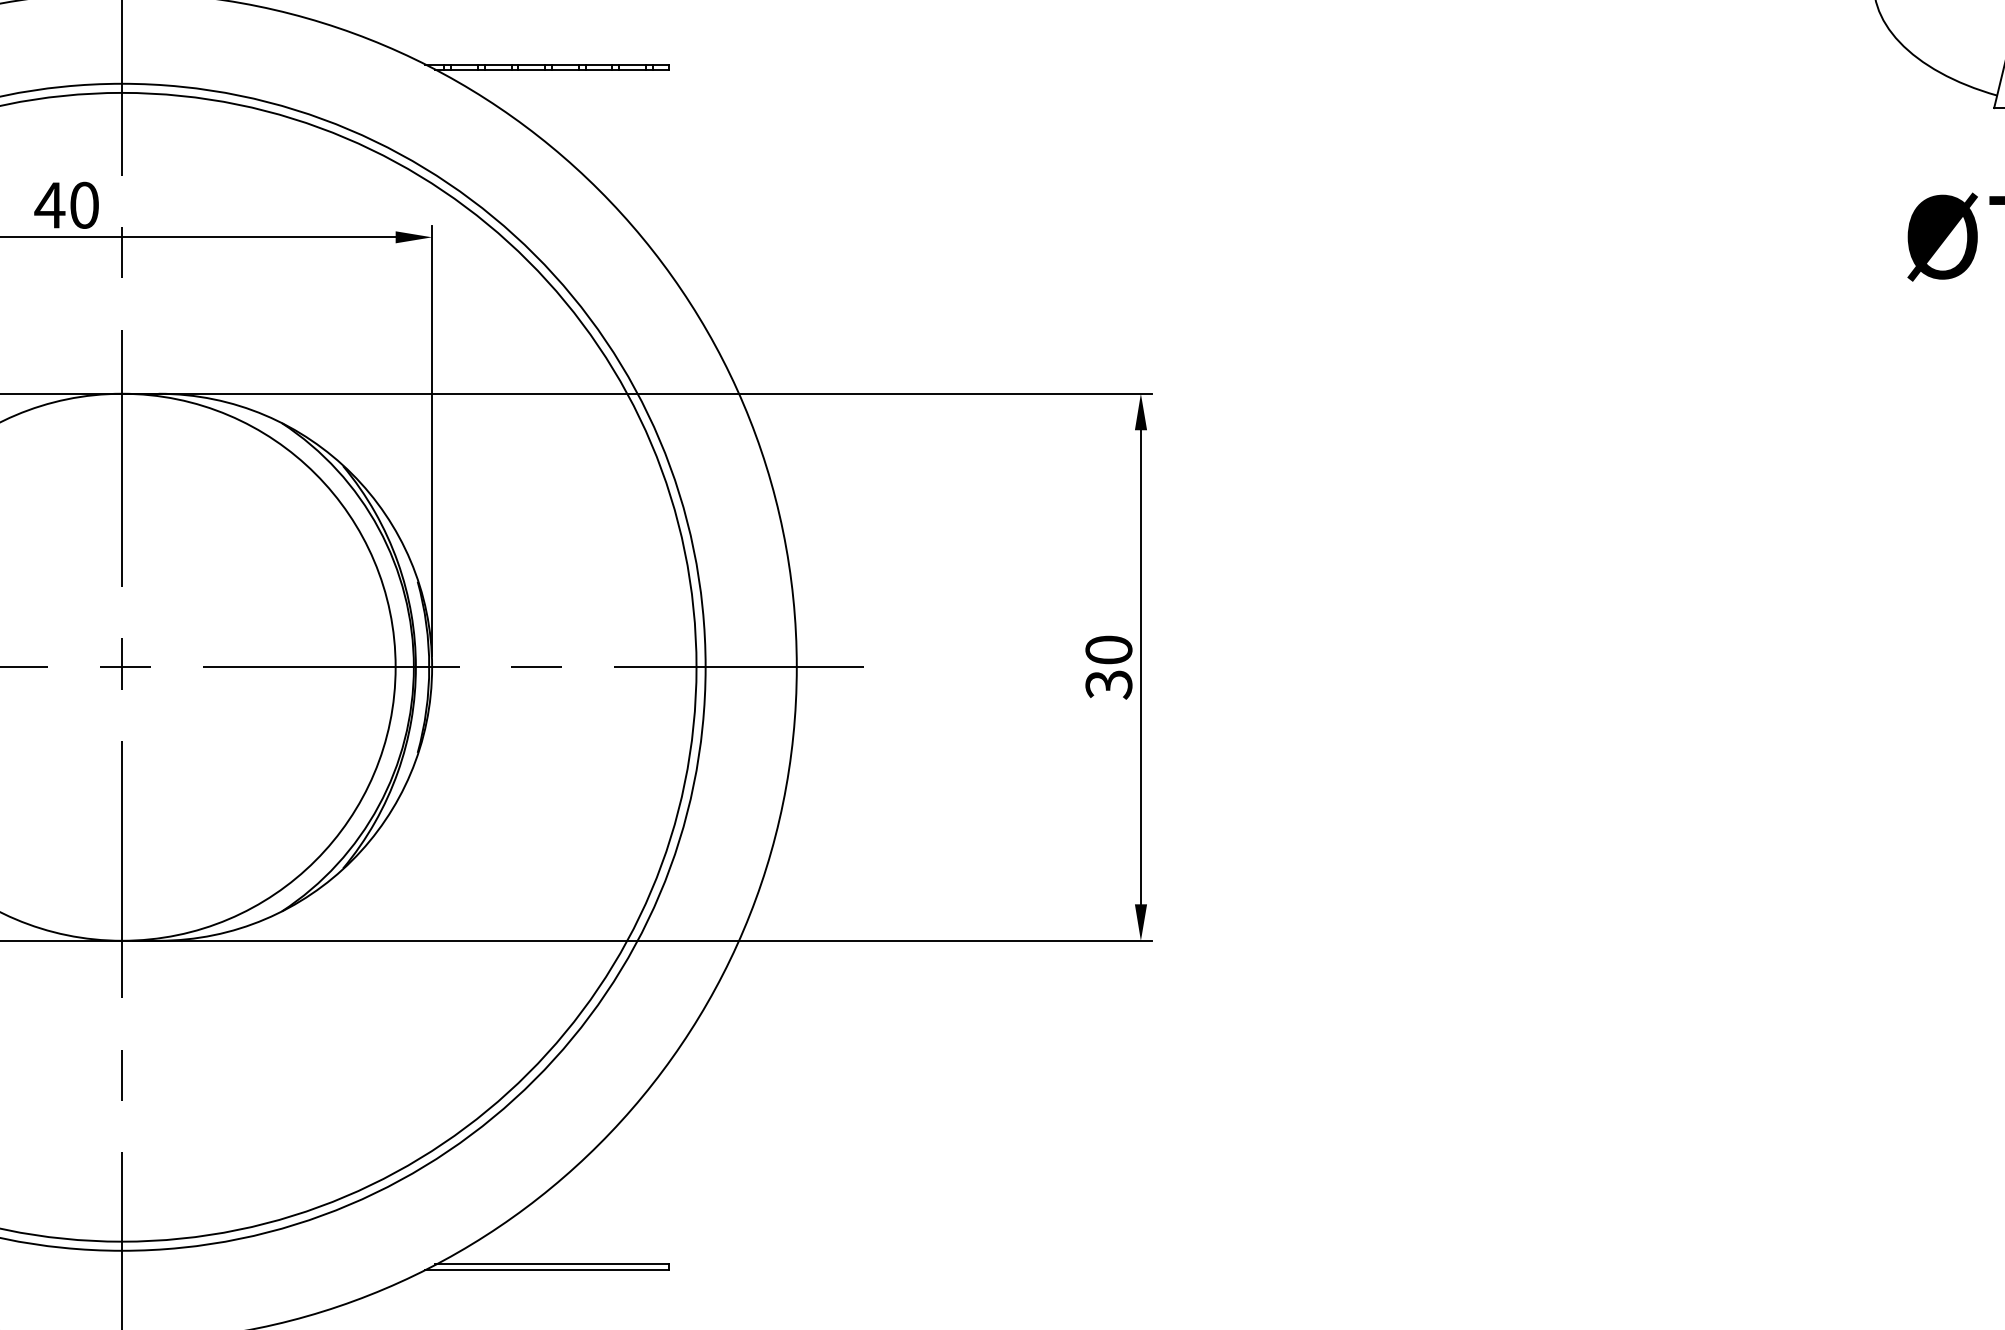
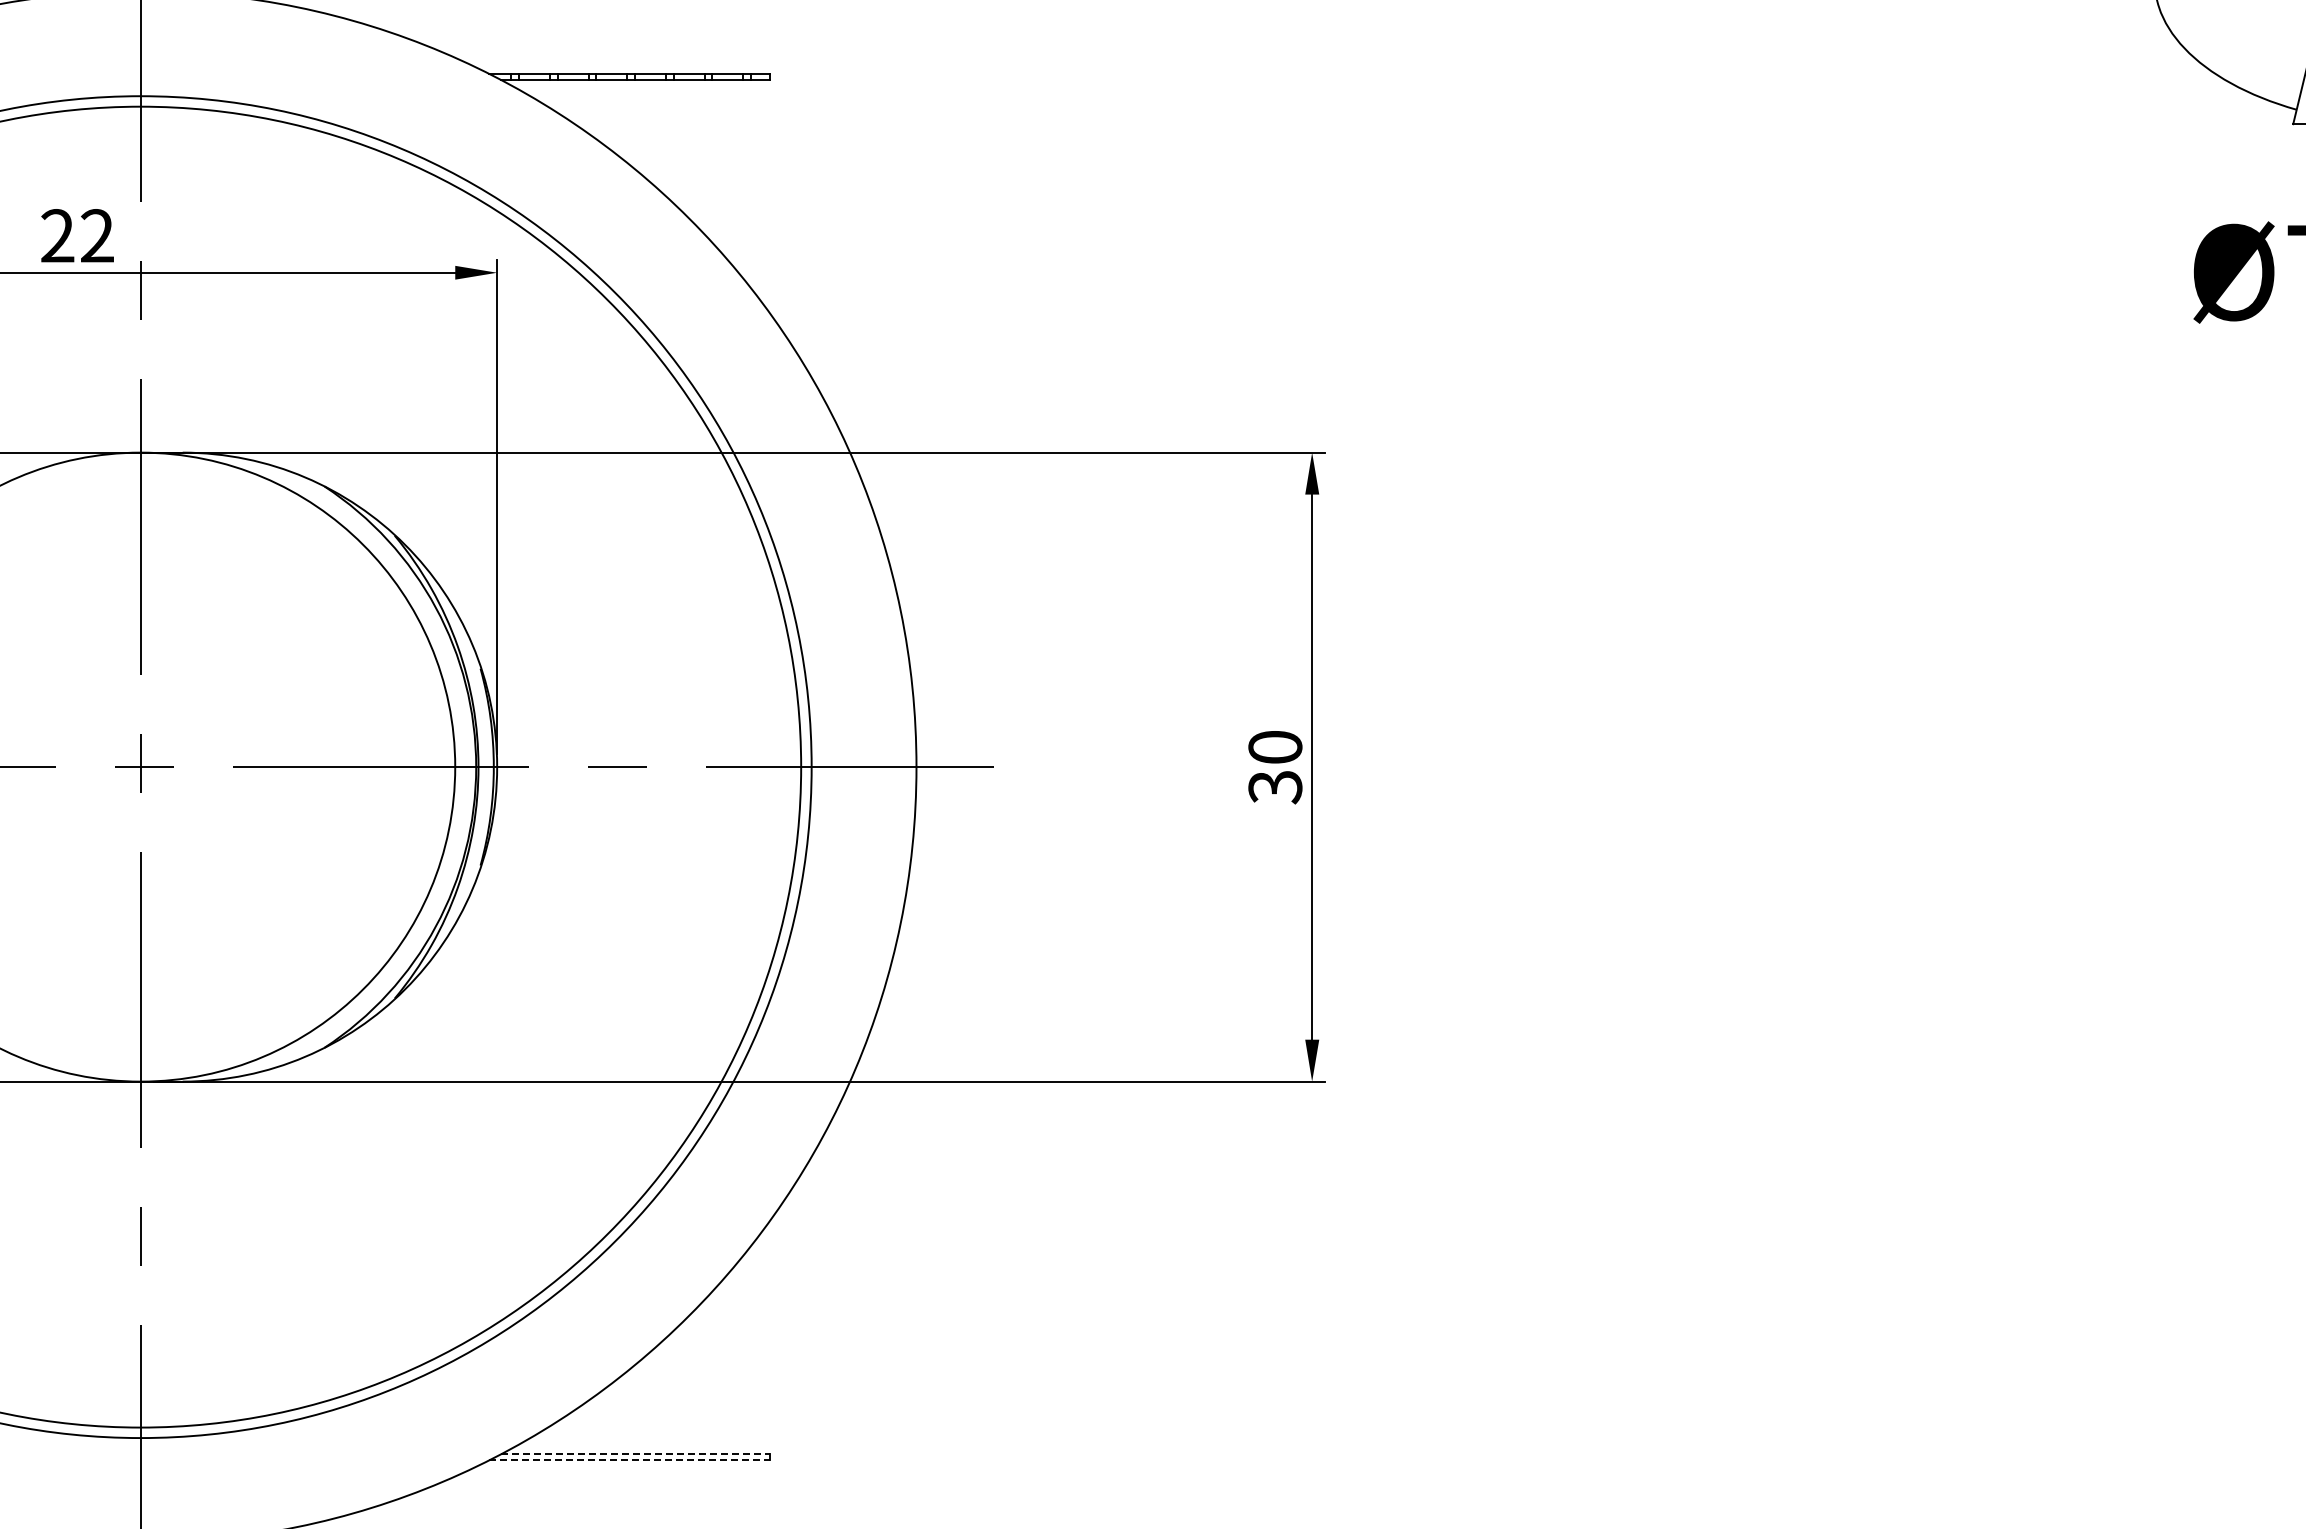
text: (66, 205) -> (76, 236), 40 -> 22
line: (552, 1264) -> (635, 1453), solid -> dashed
line: (547, 1270) -> (629, 1460), solid -> dashed

